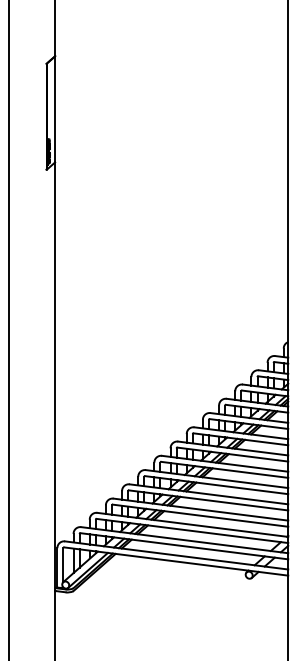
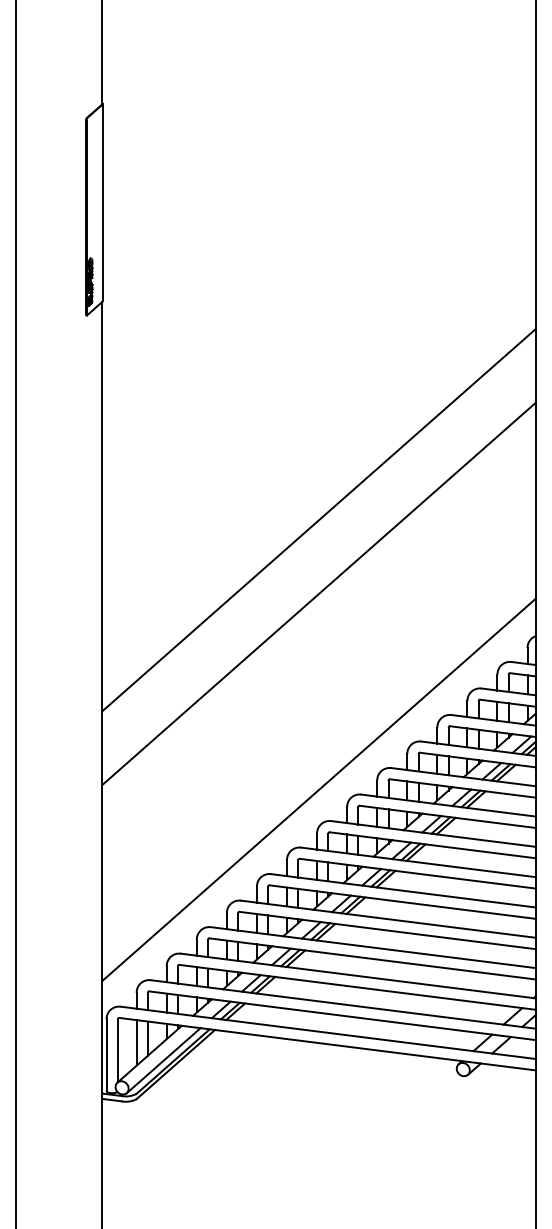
line: (171, 279) -> (318, 519), added
line: (171, 319) -> (318, 594), added
line: (171, 424) -> (318, 789), added

